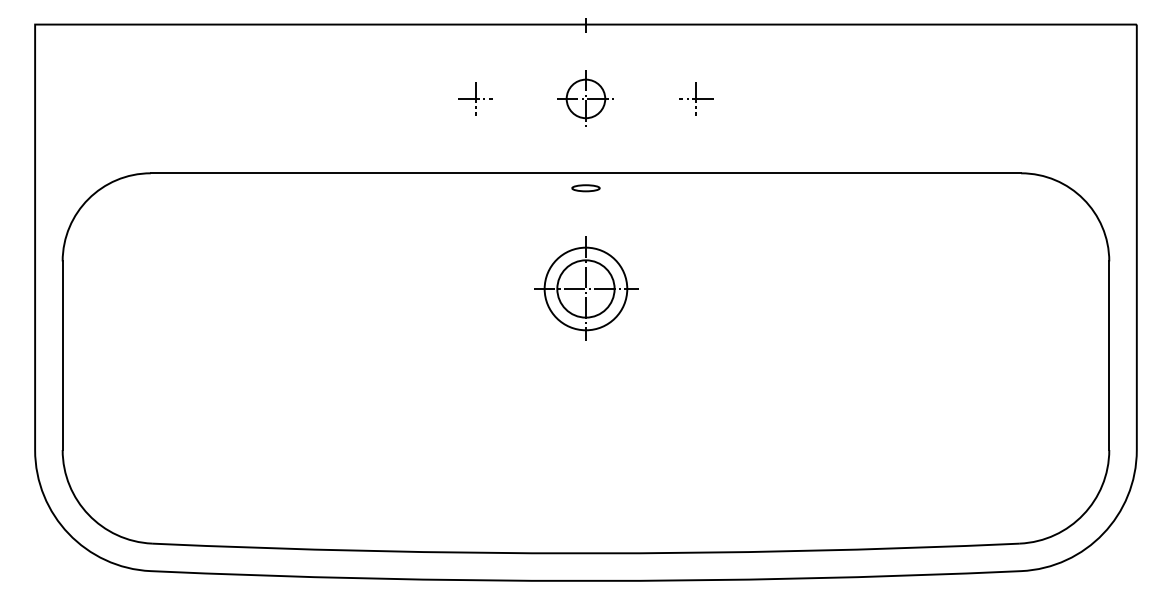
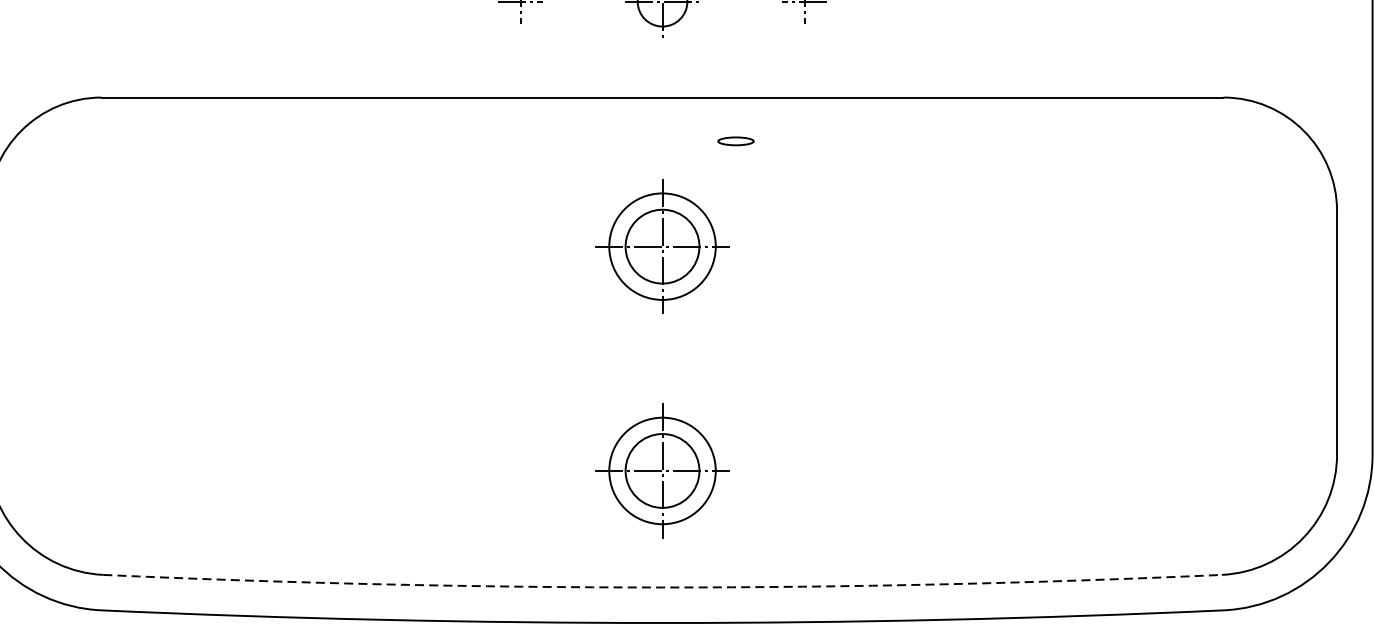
part: (585, 188) -> (735, 141), moved
part: (586, 462) -> (663, 470), added
arc: (585, 553) -> (661, 587), solid -> dashed

